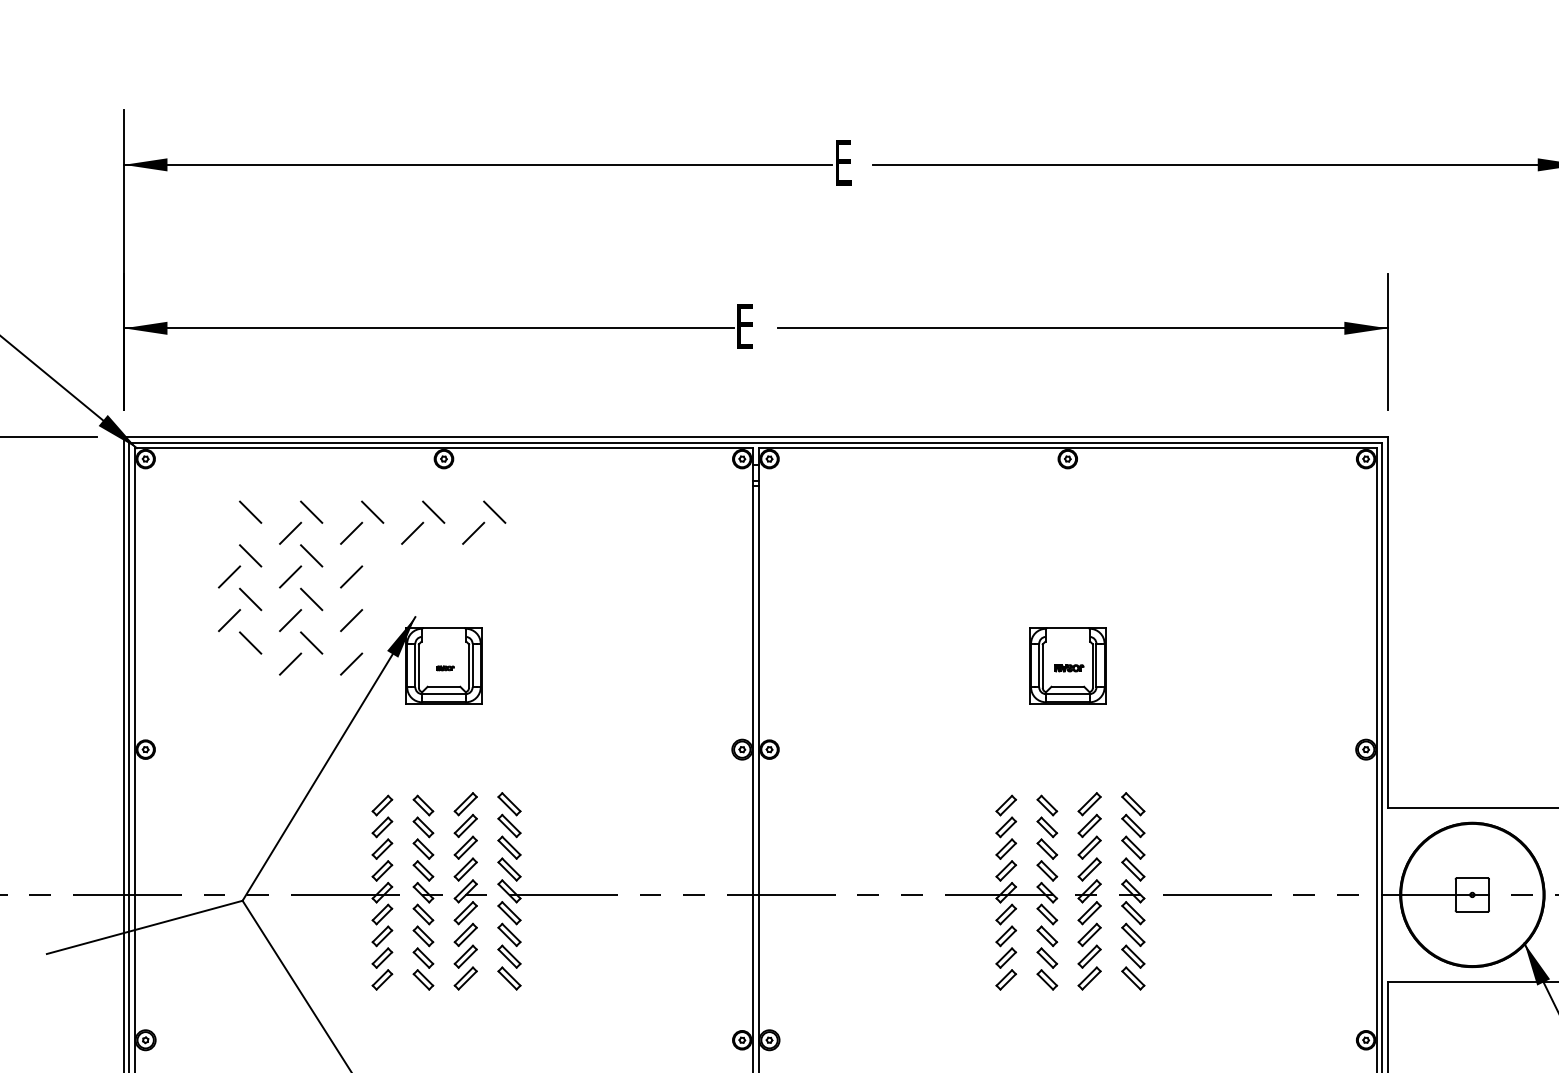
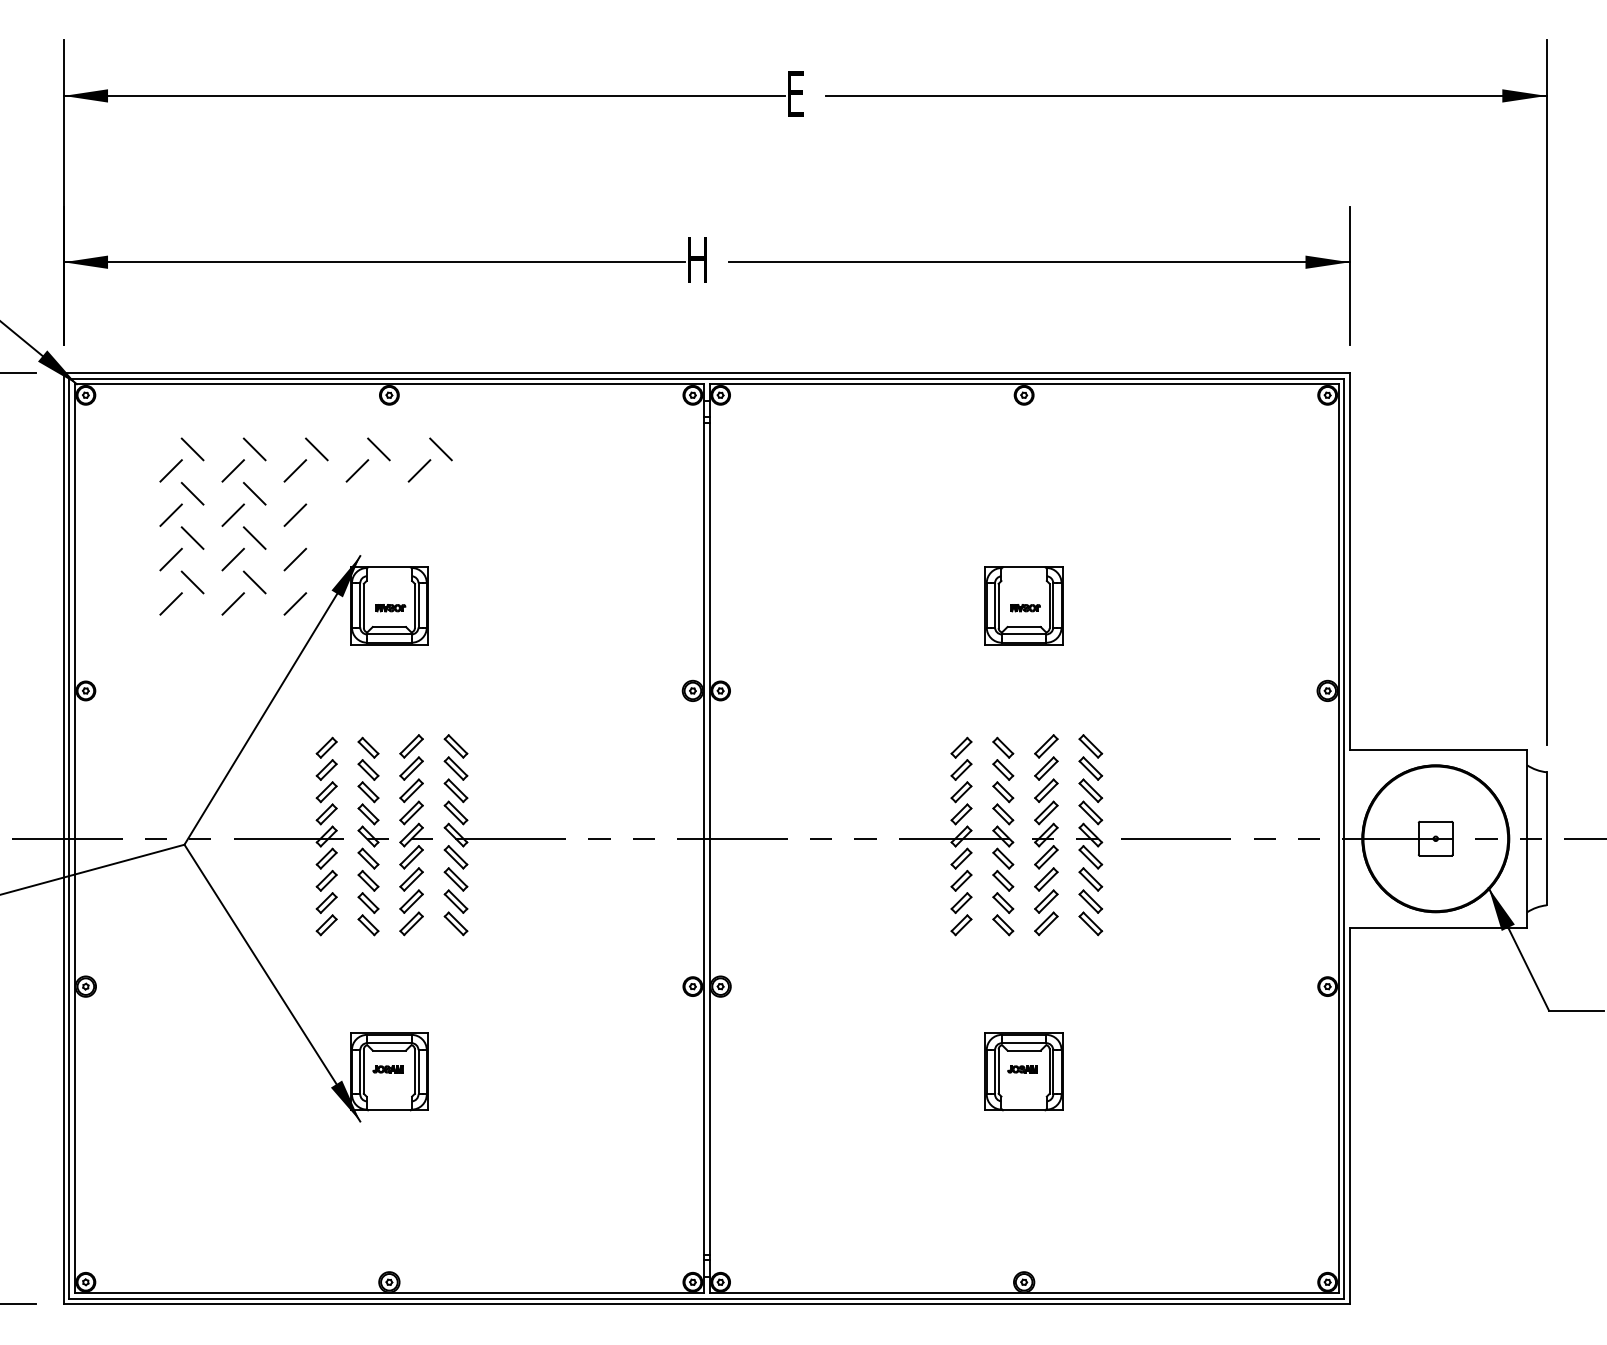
text: (747, 325) -> (698, 259), E -> H
line: (228, 532) -> (170, 470), added
line: (228, 663) -> (170, 603), added
part: (445, 668) -> (390, 608), size x1.67

